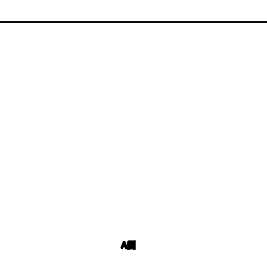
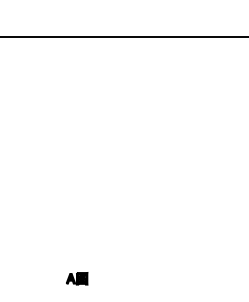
part: (127, 244) -> (76, 278), size x1.43

